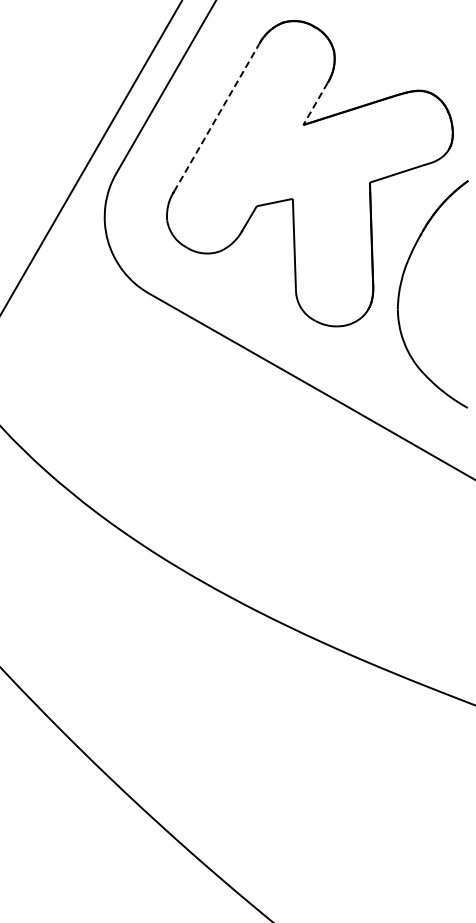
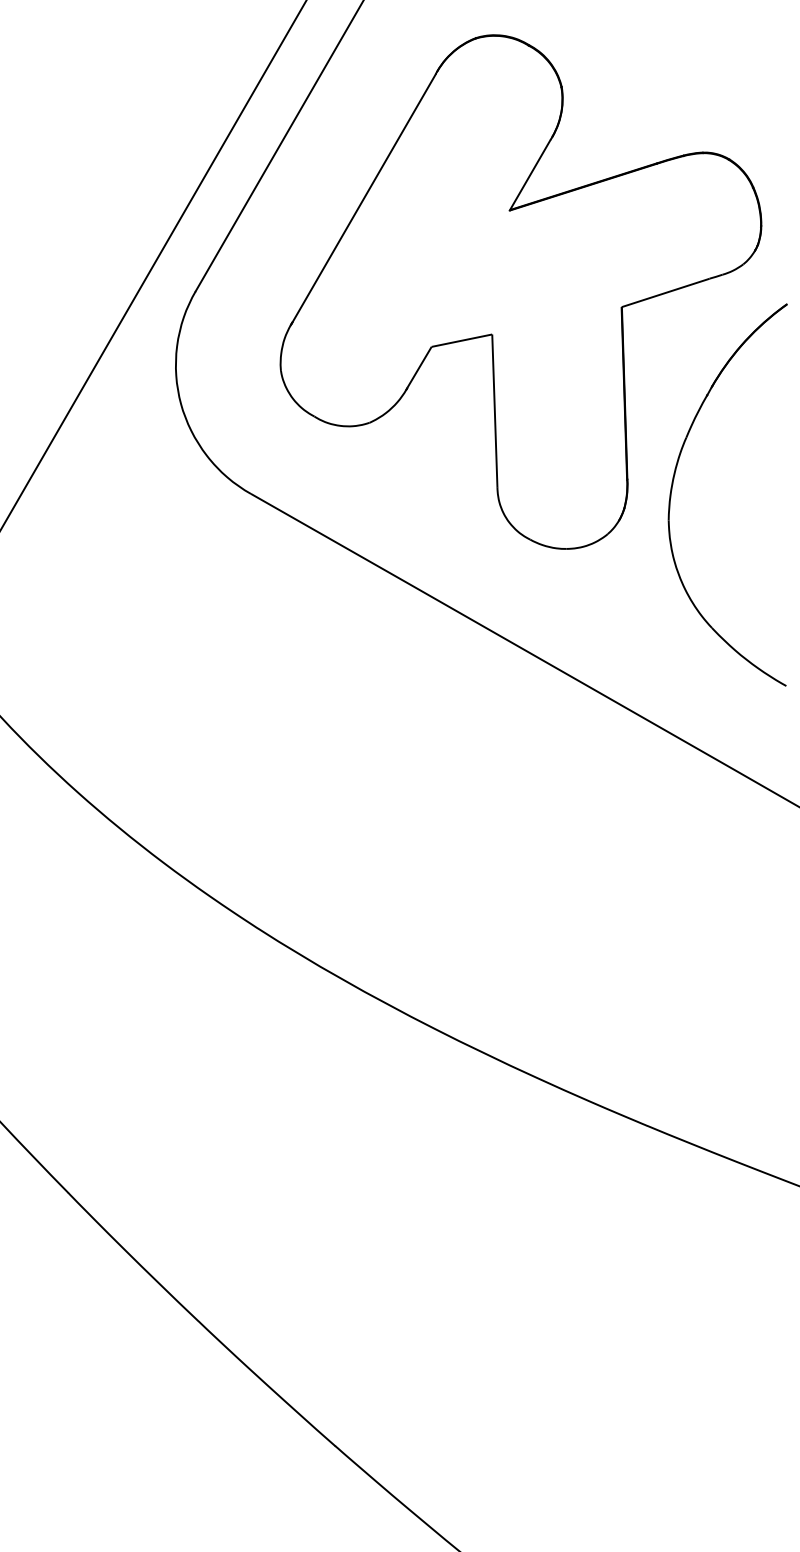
line: (315, 104) -> (530, 175), dashed -> solid
line: (216, 117) -> (363, 197), dashed -> solid

